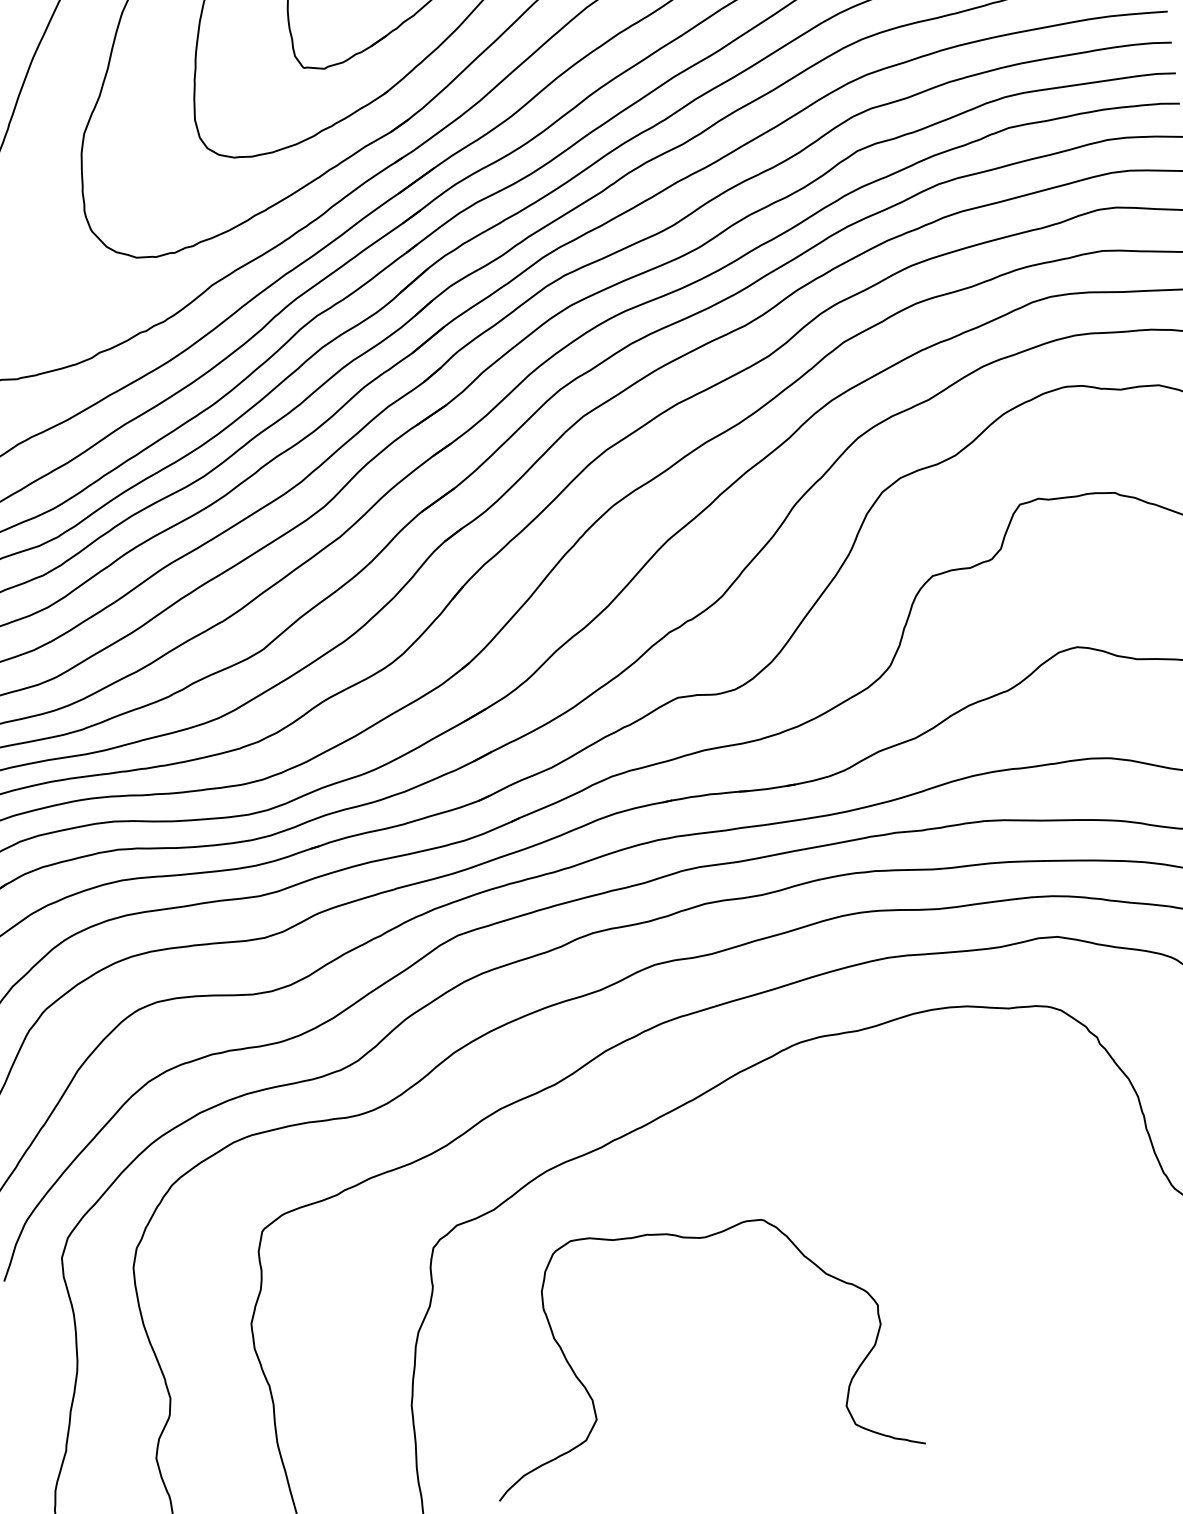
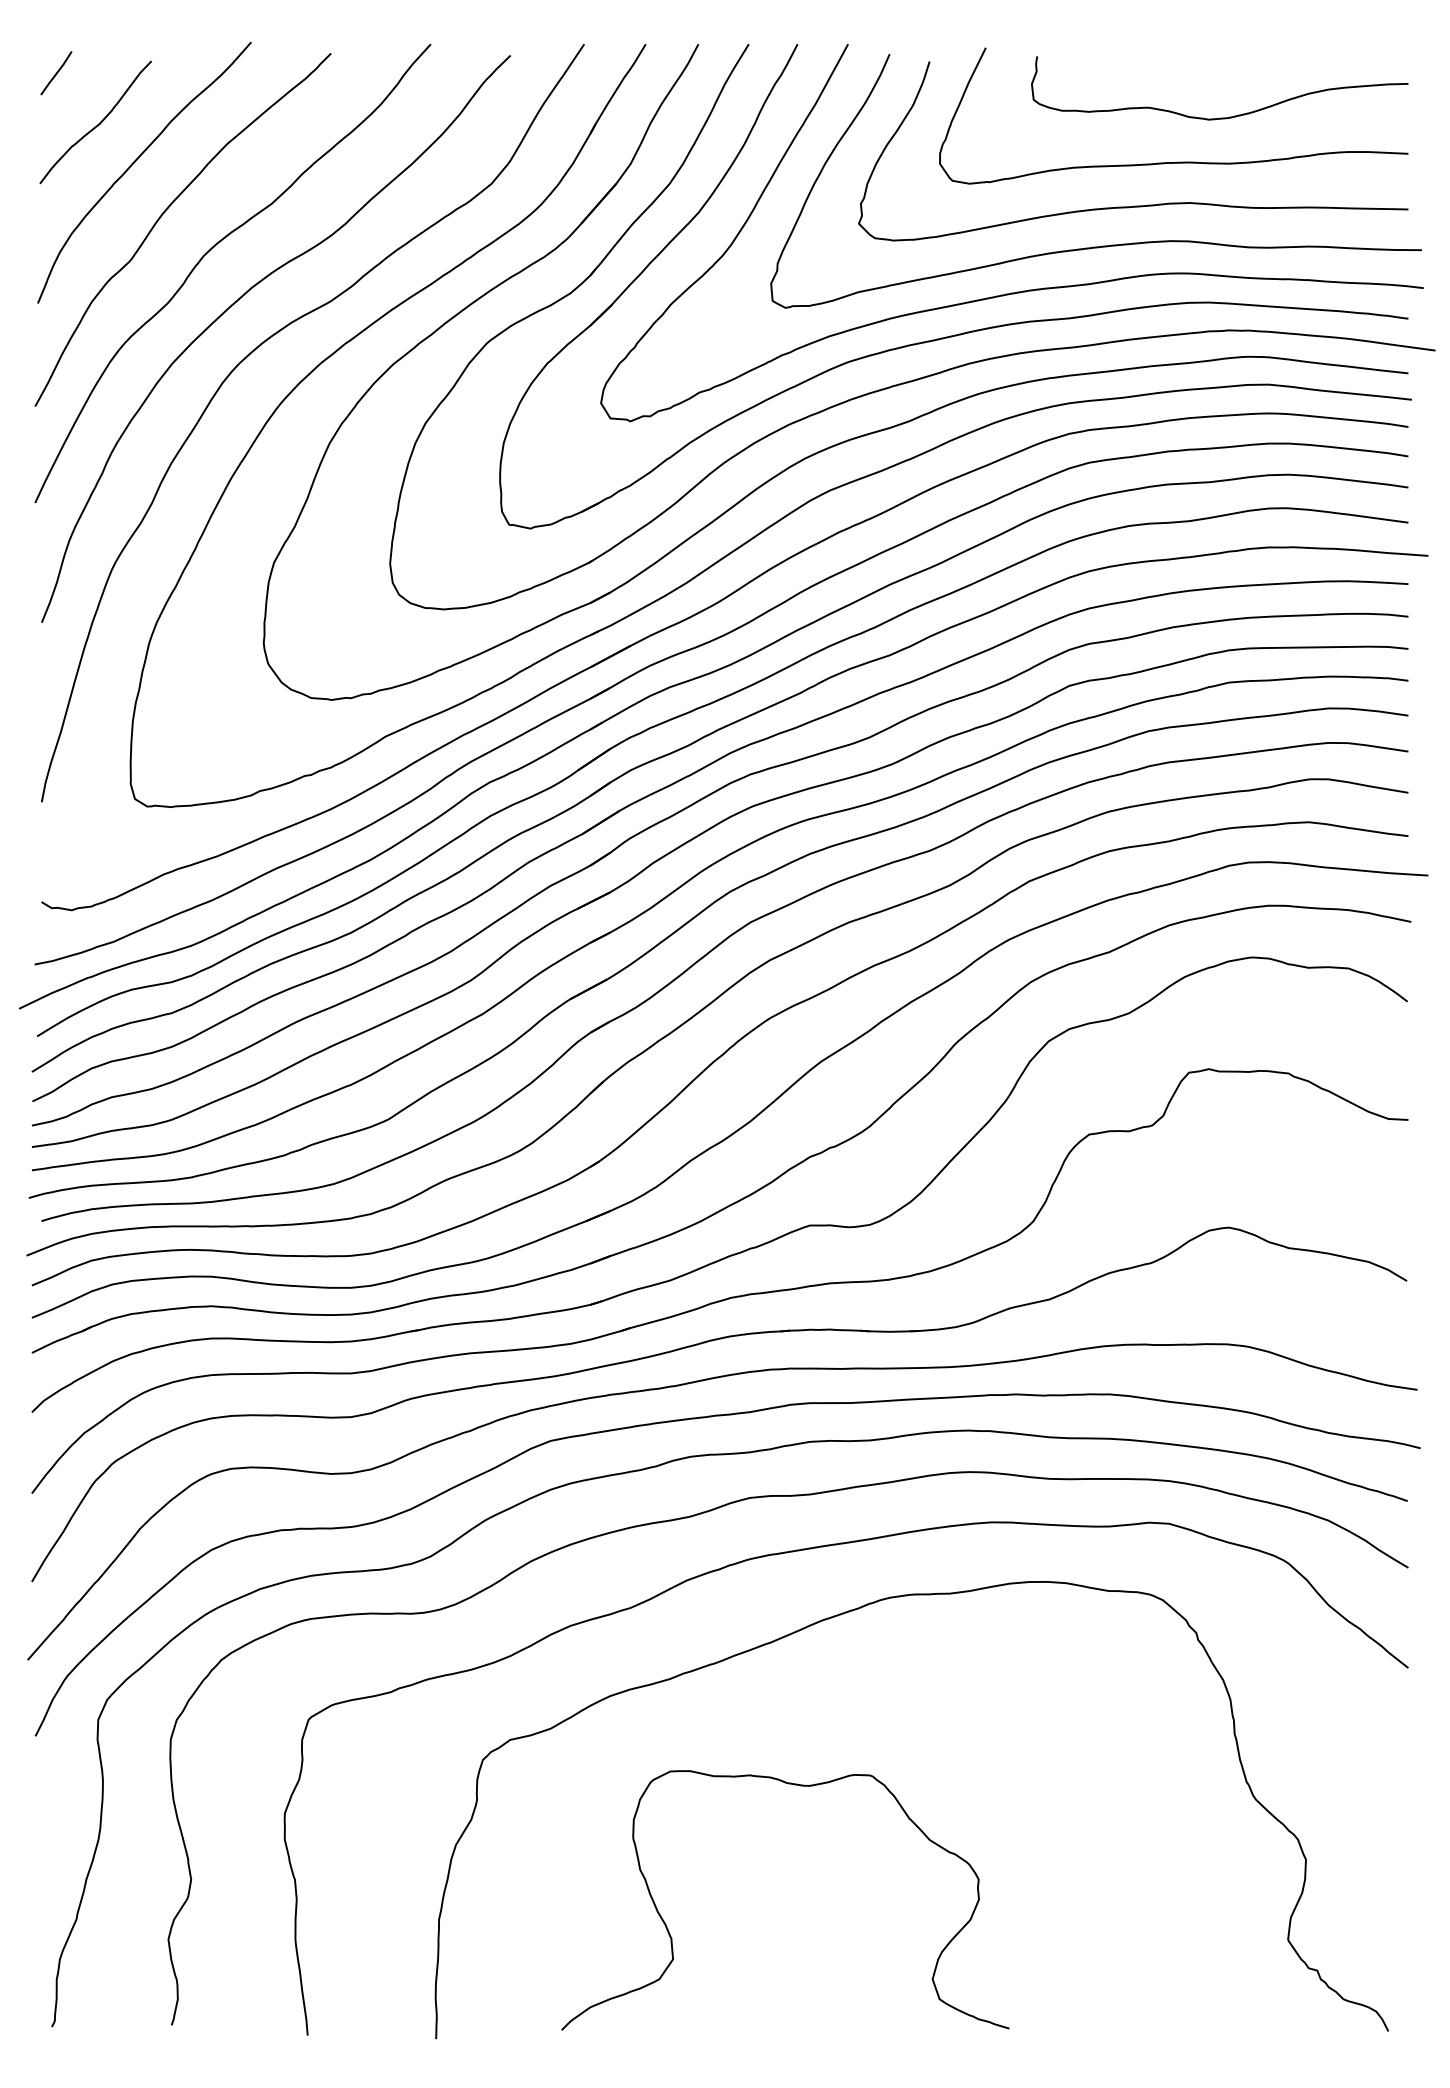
curve: (696, 1239) -> (800, 1786), moved

